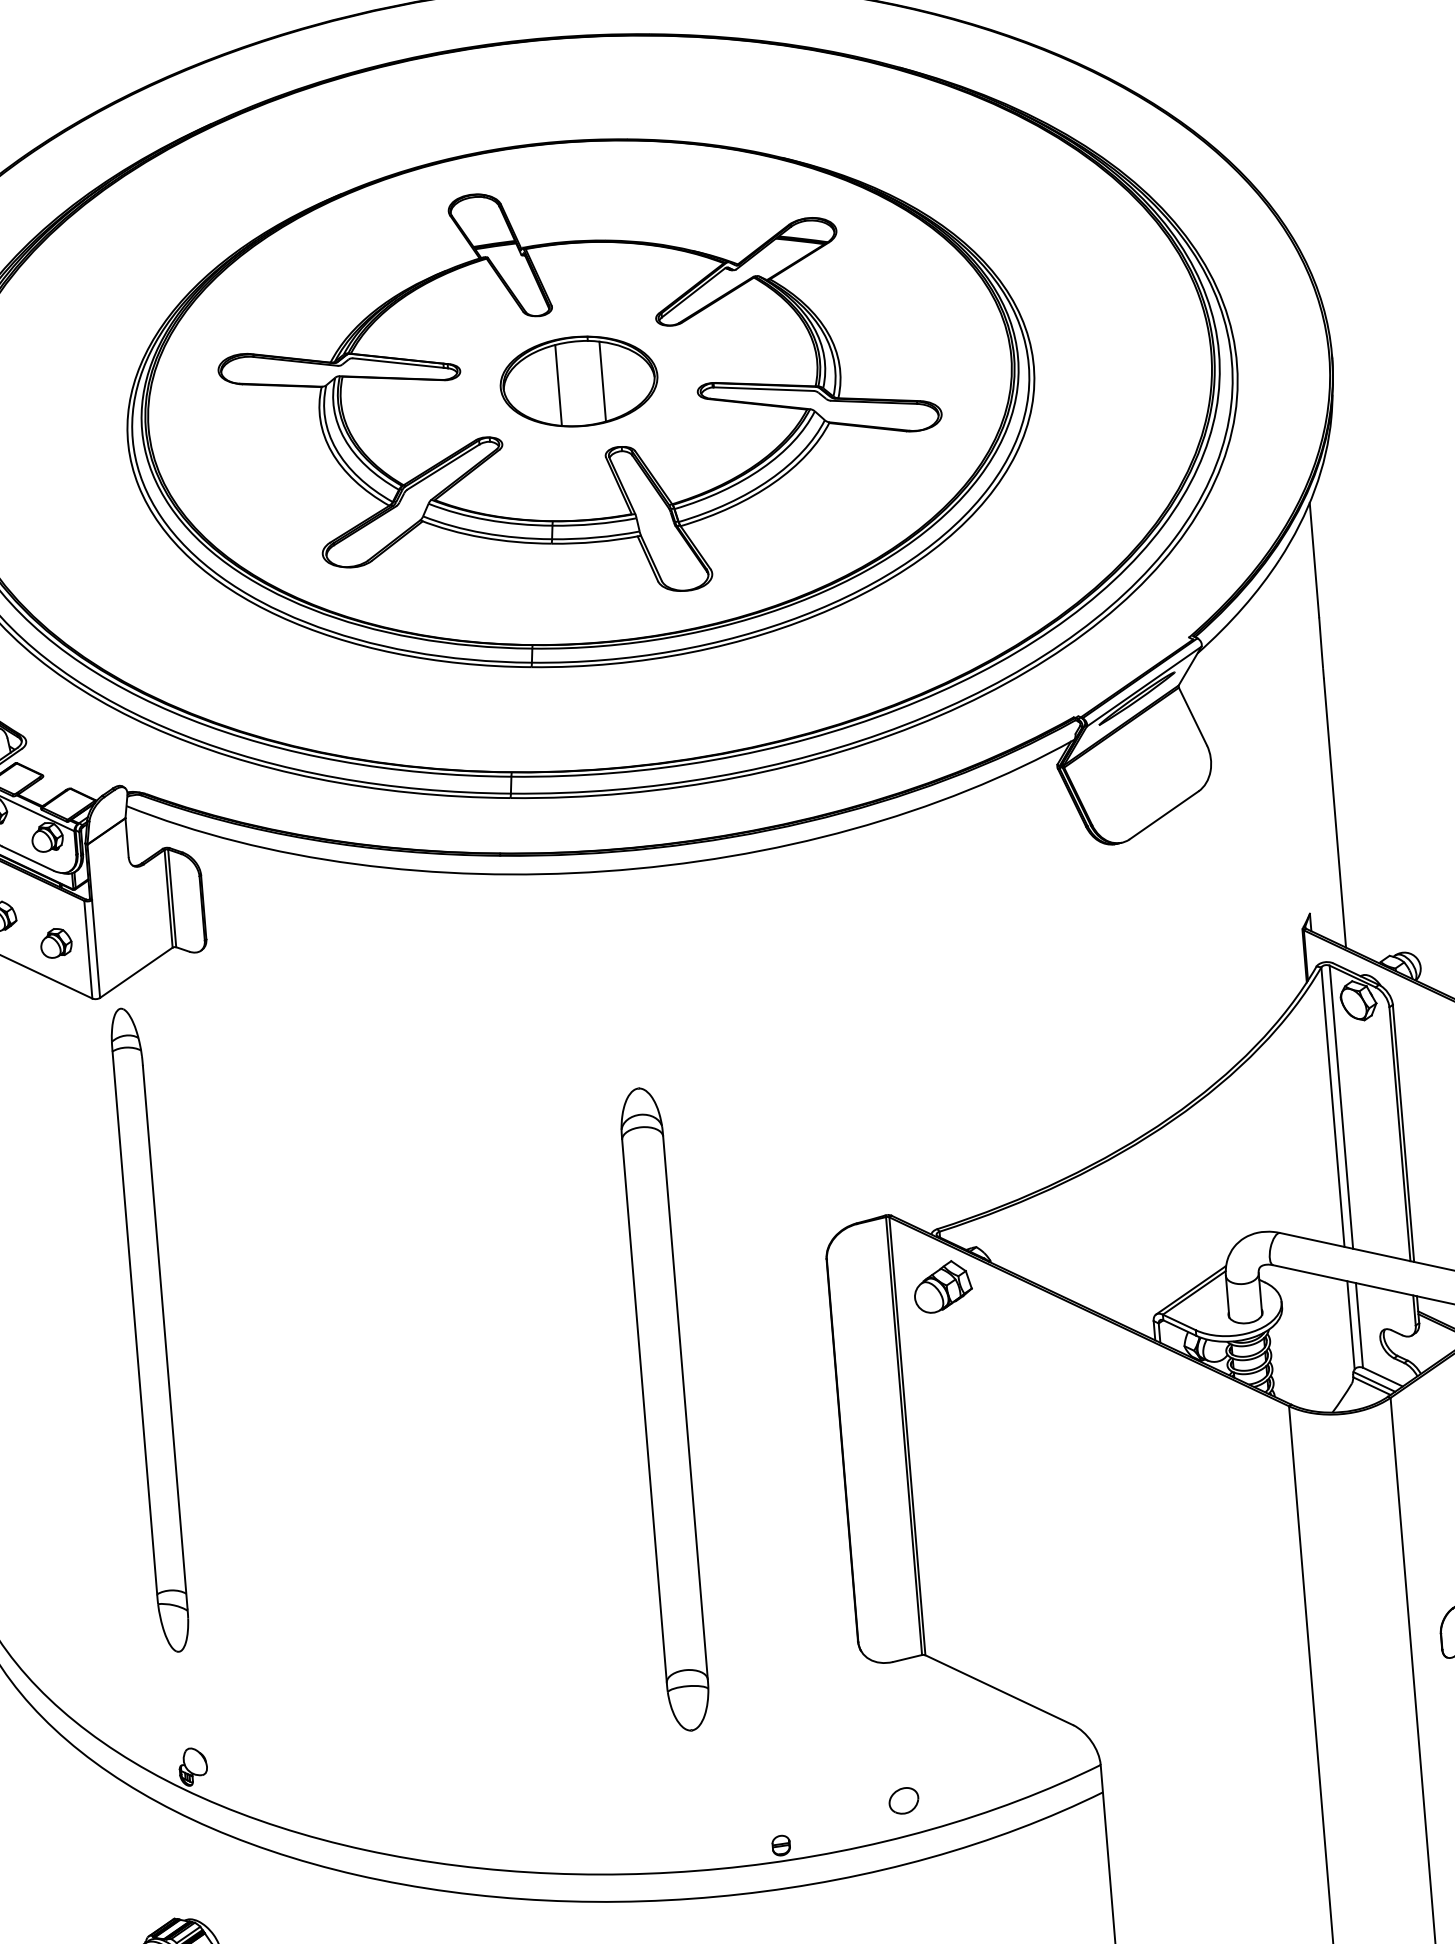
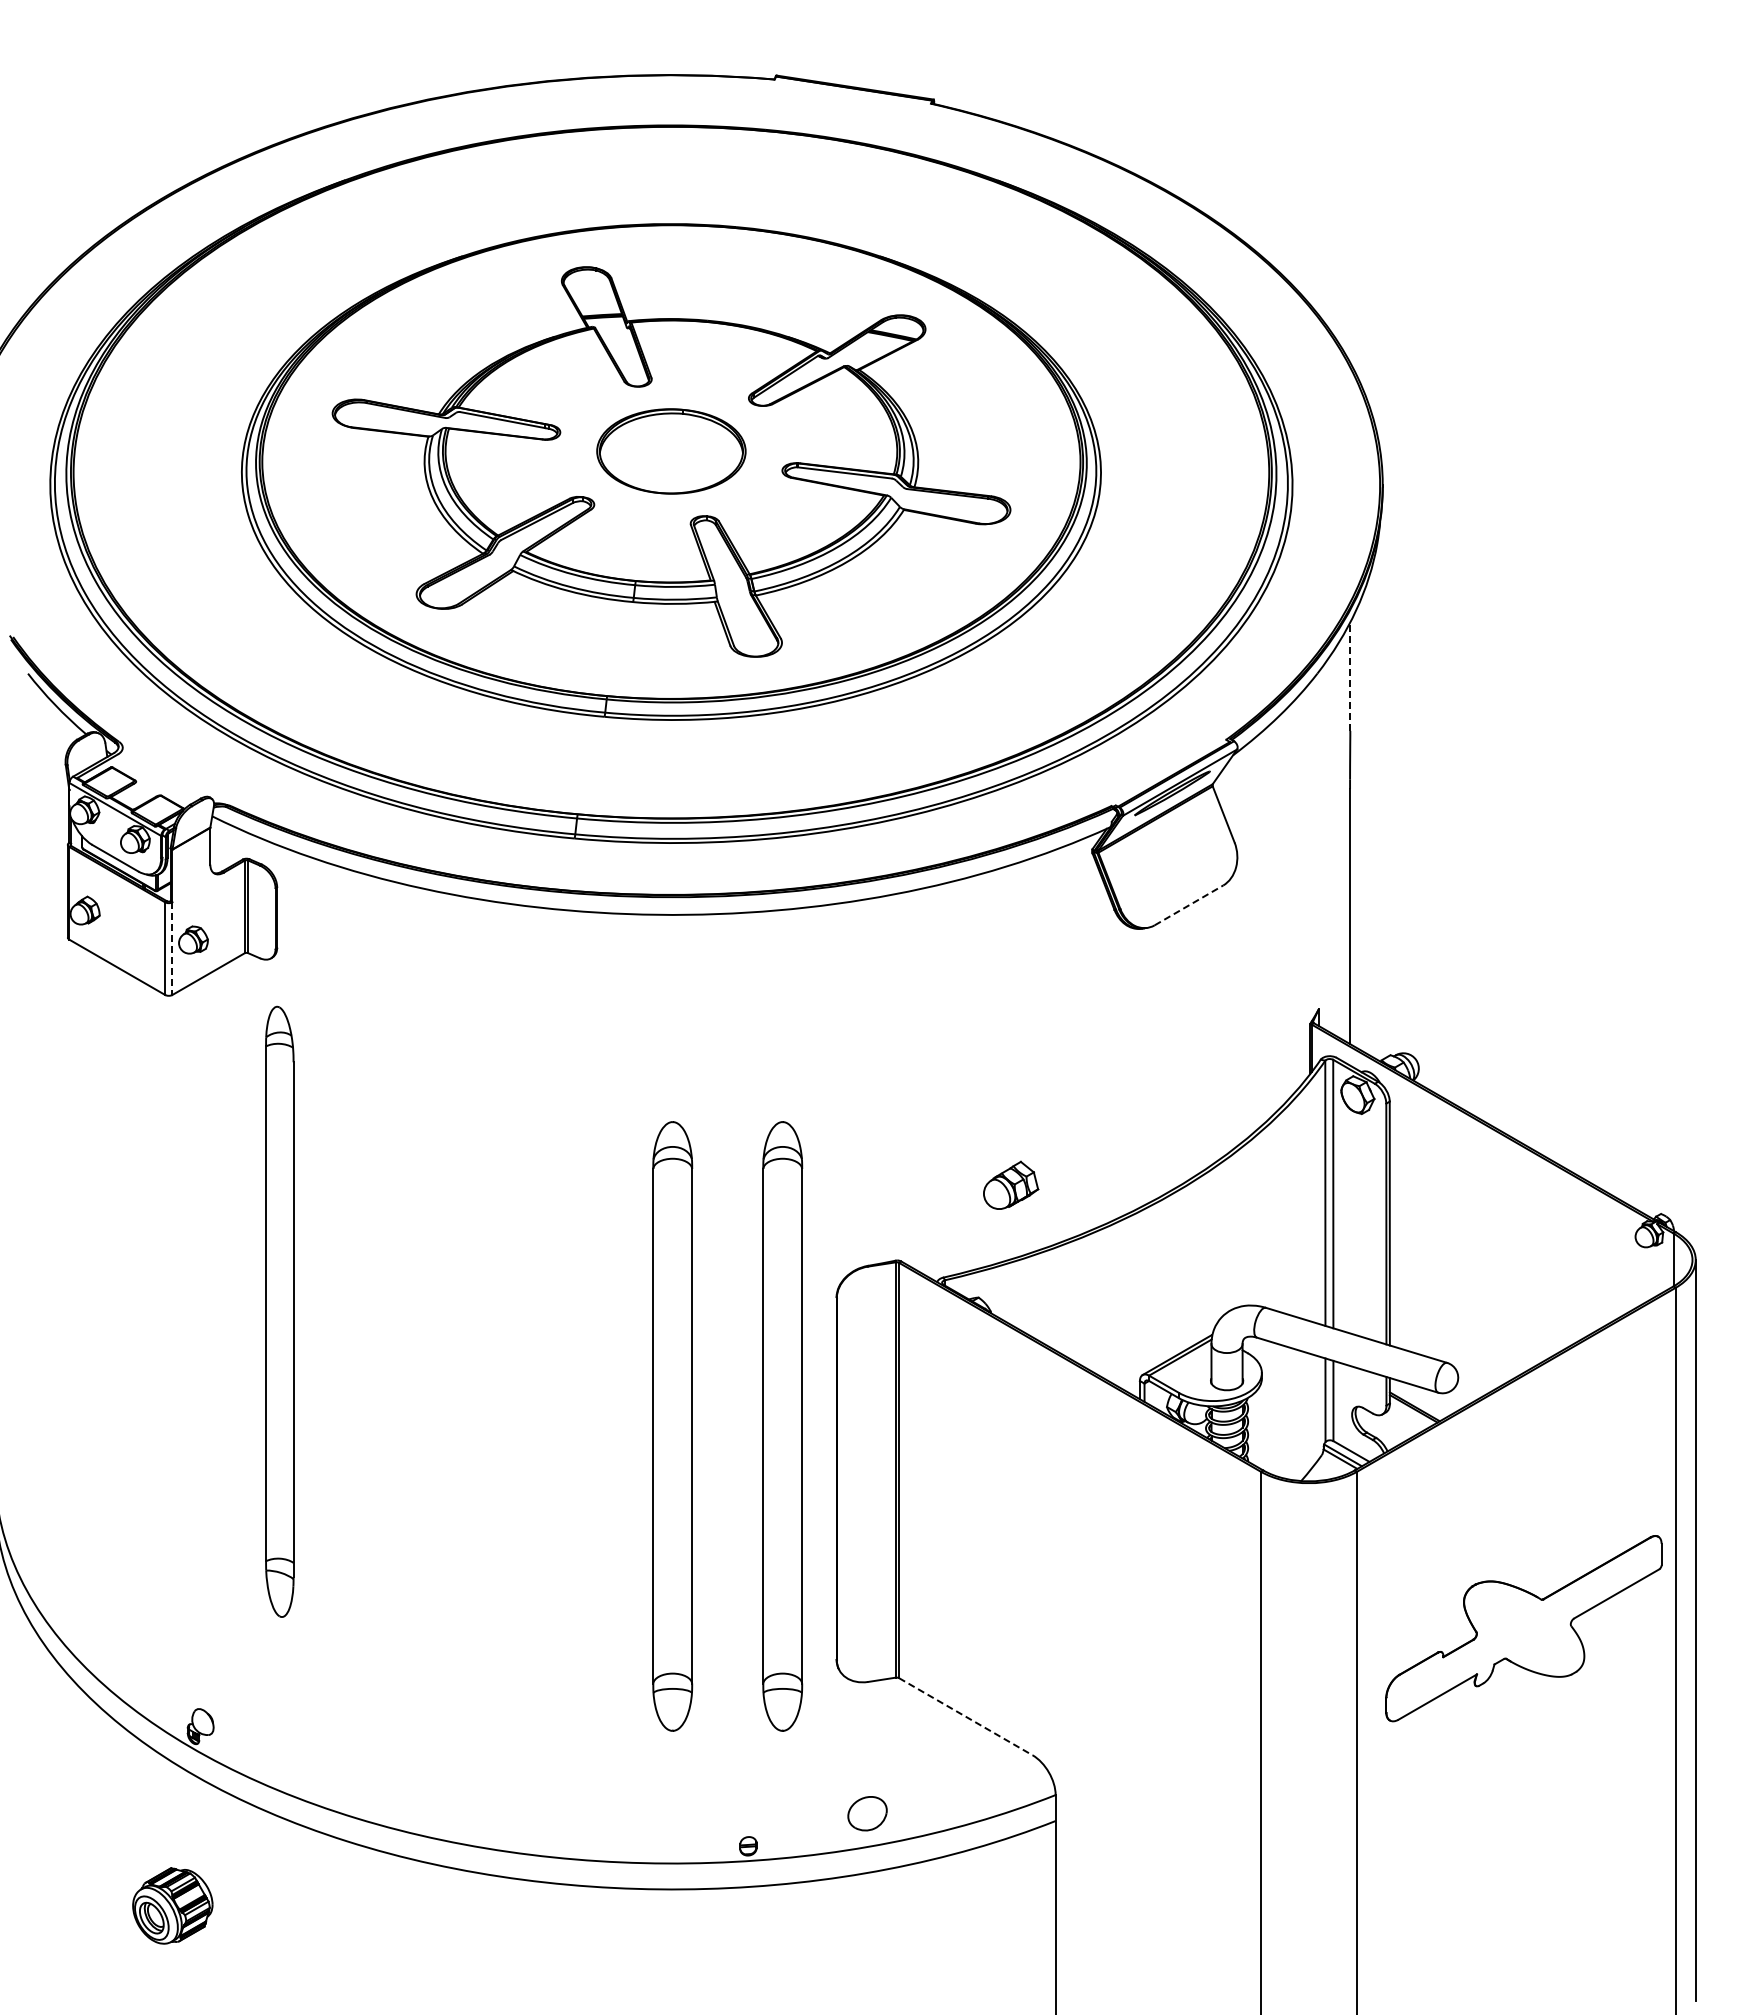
line: (602, 381) -> (693, 453), removed
line: (558, 385) -> (651, 453), removed
line: (1314, 559) -> (1350, 676), solid -> dashed
line: (1164, 815) -> (1189, 905), solid -> dashed
part: (56, 942) -> (193, 939), moved
line: (96, 949) -> (172, 949), solid -> dashed
part: (943, 1285) -> (1011, 1184), moved
part: (149, 1329) -> (279, 1311), moved
part: (780, 1400) -> (782, 1426), added
line: (999, 1689) -> (966, 1716), solid -> dashed
part: (903, 1800) -> (867, 1813), size x1.4

